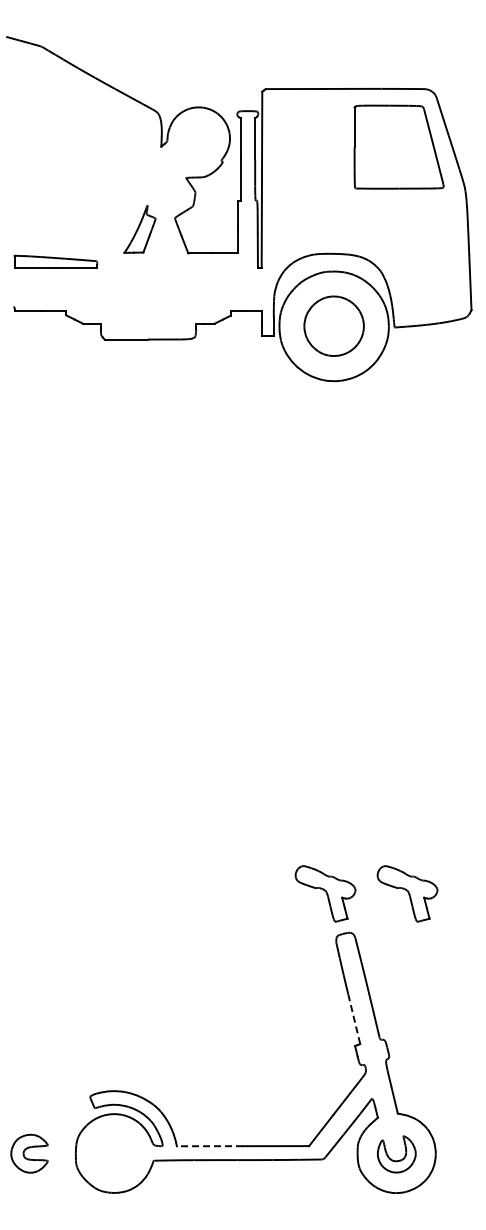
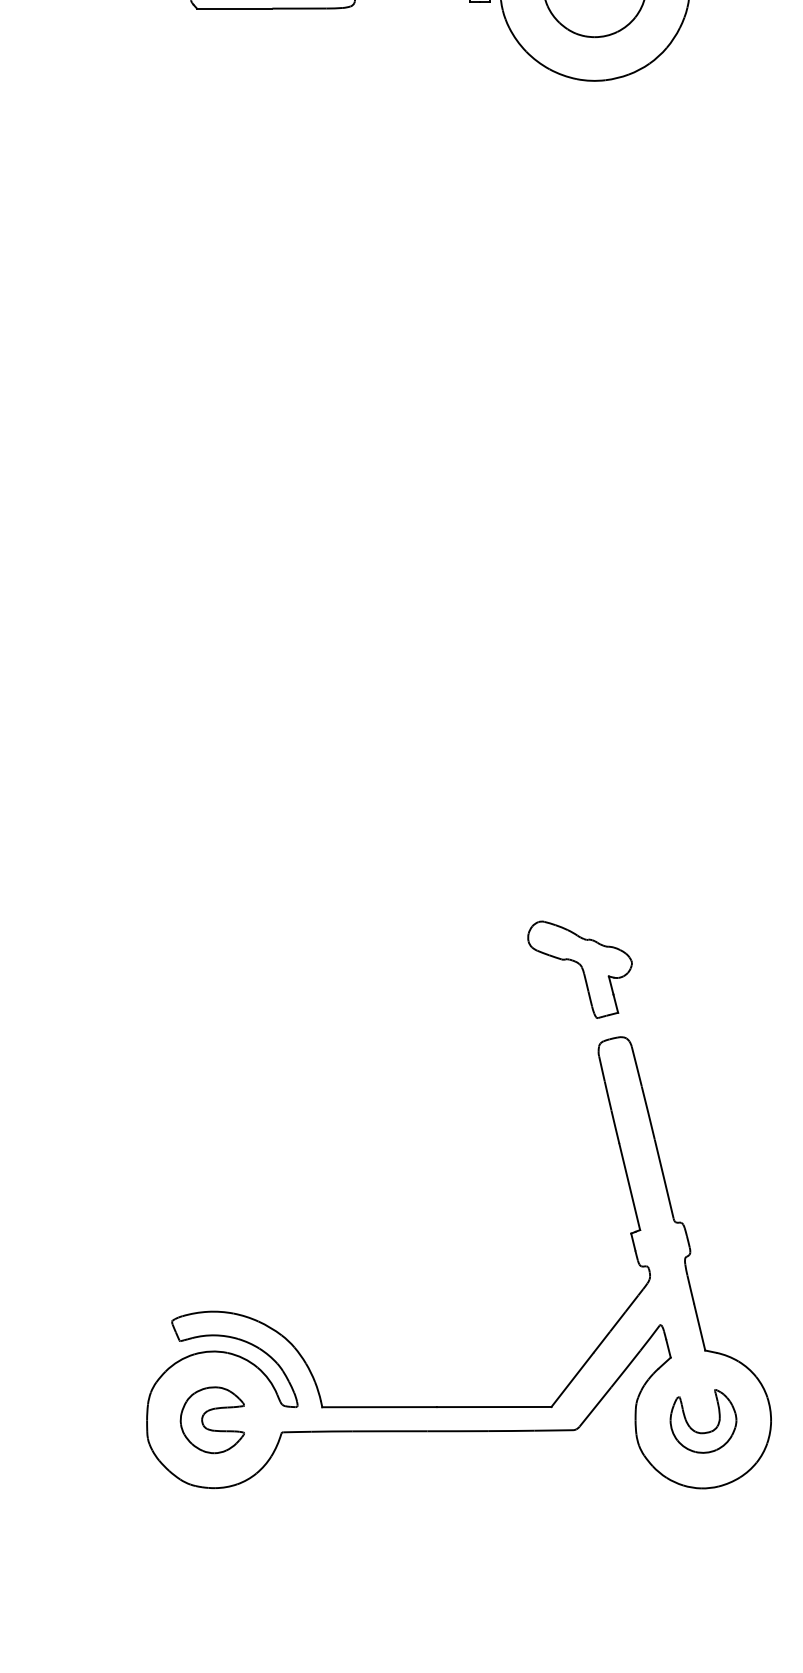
part: (407, 893) -> (722, 969), removed
line: (354, 1019) -> (630, 1187), dashed -> solid
line: (209, 1146) -> (378, 1407), dashed -> solid
part: (29, 1153) -> (212, 1419), moved

